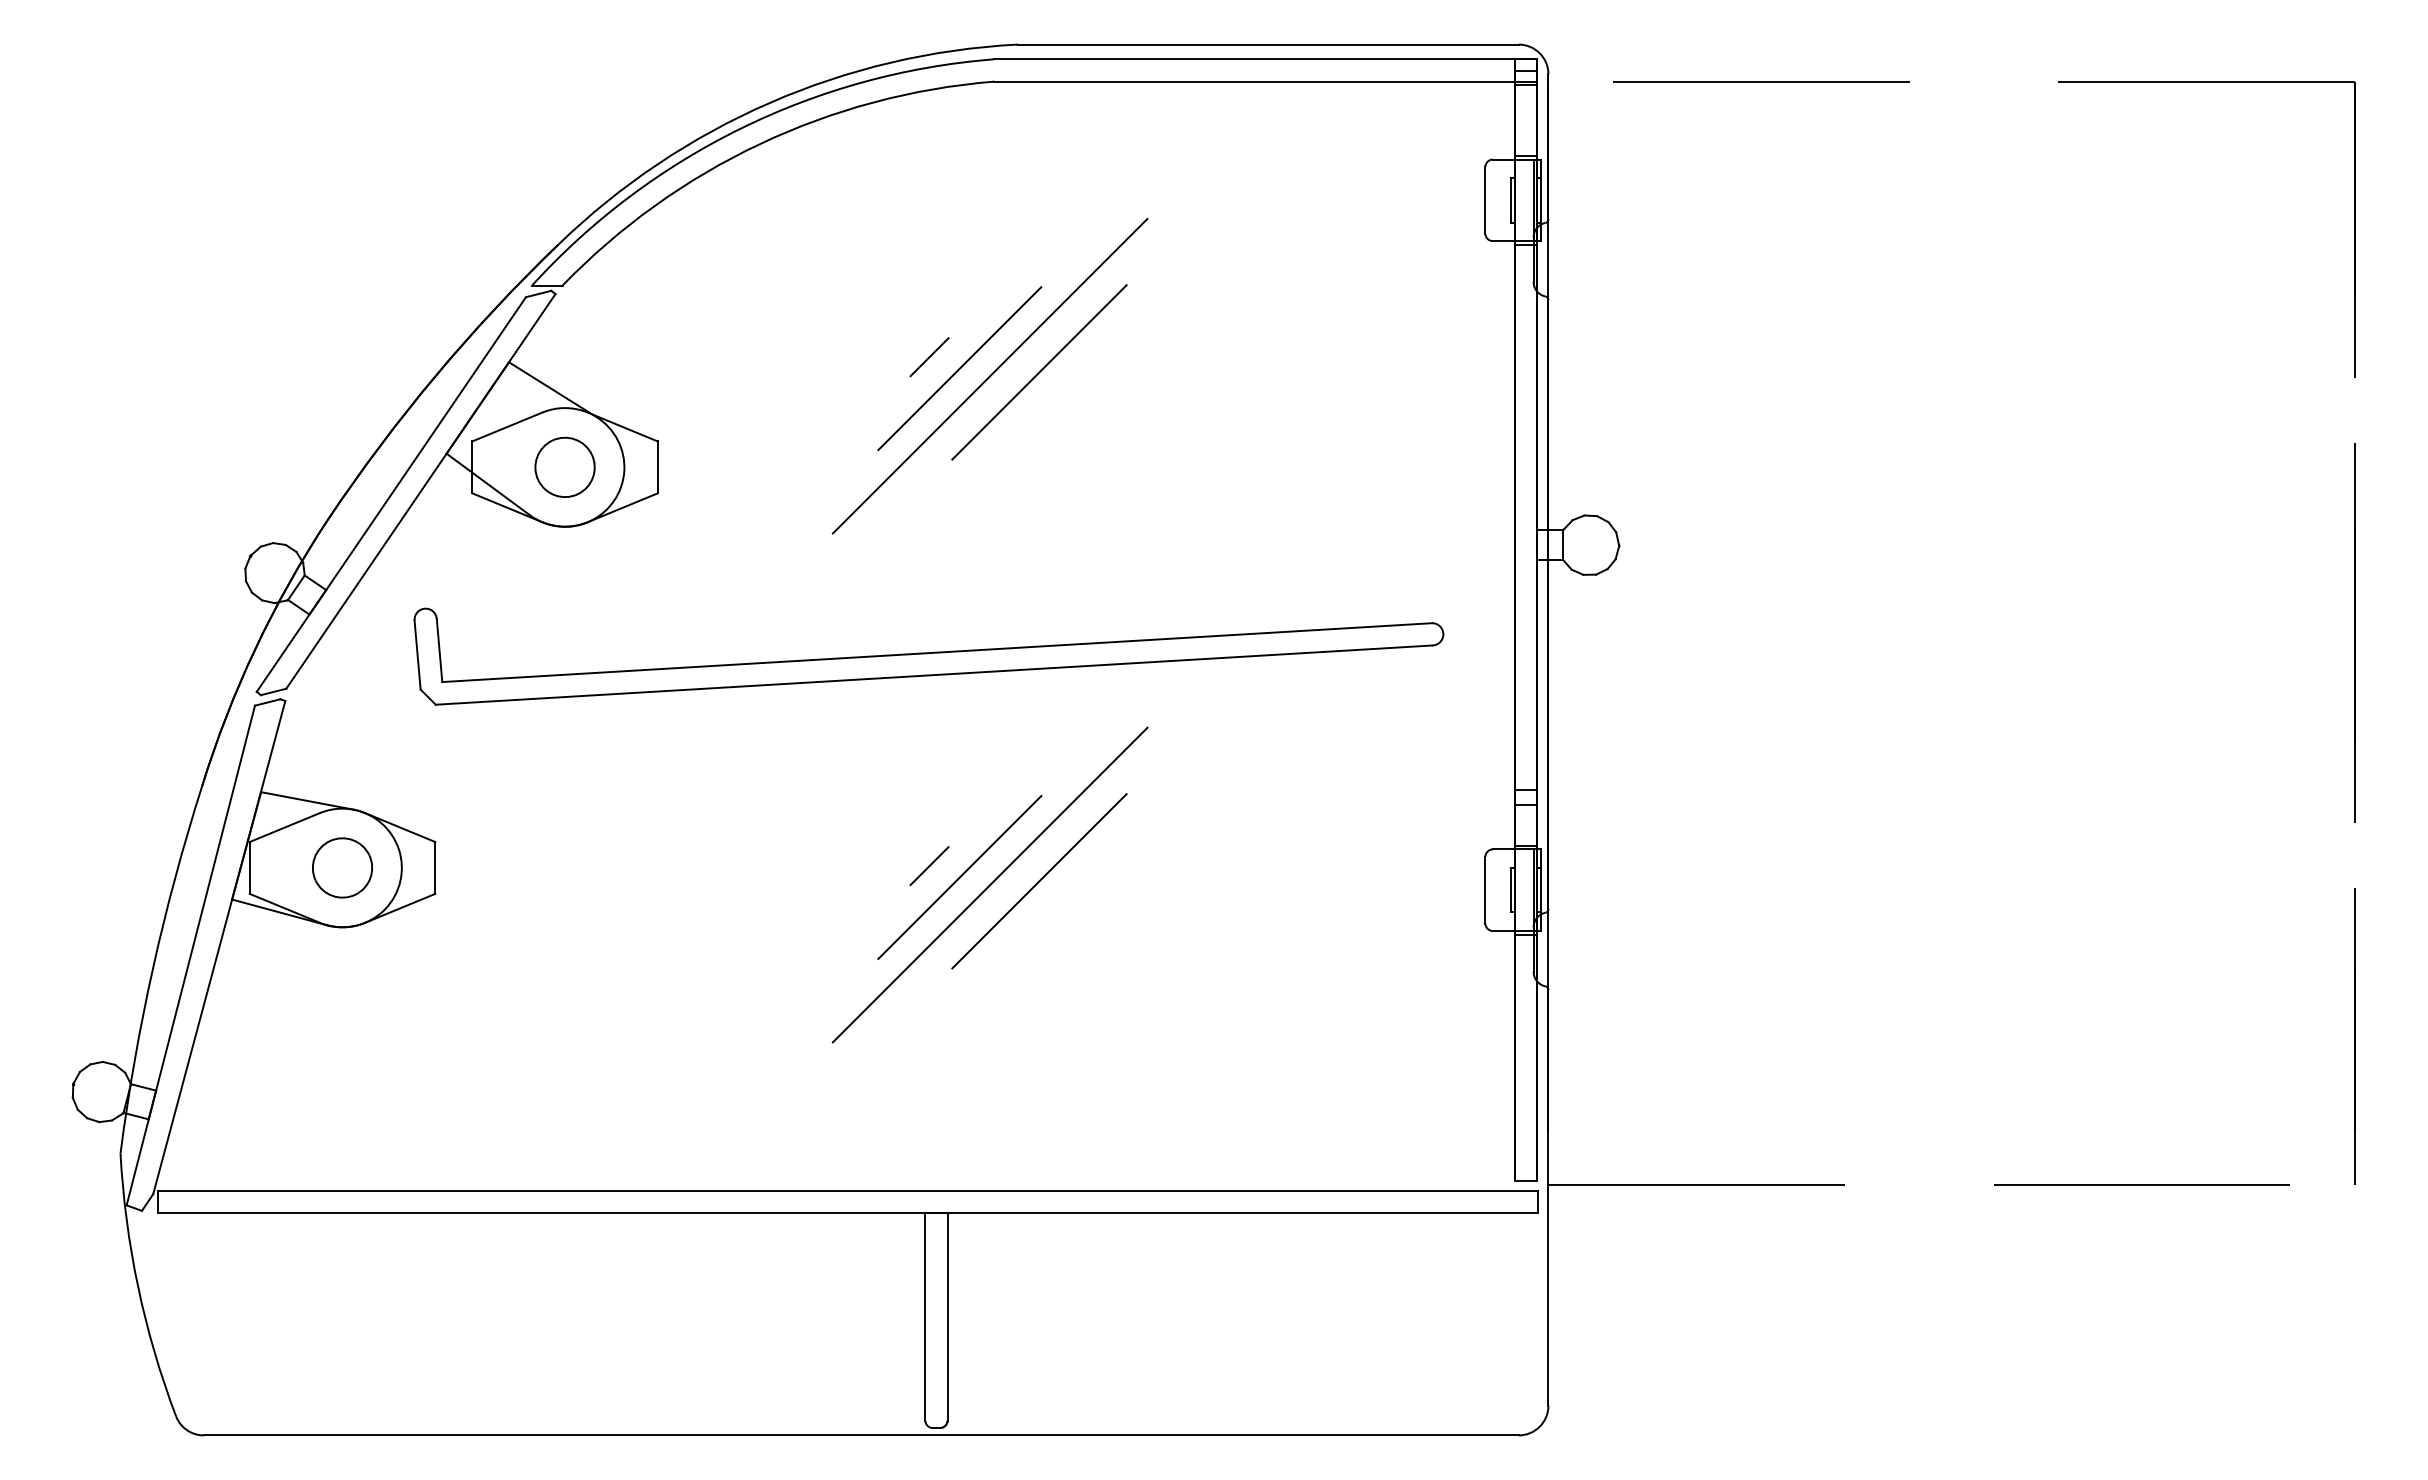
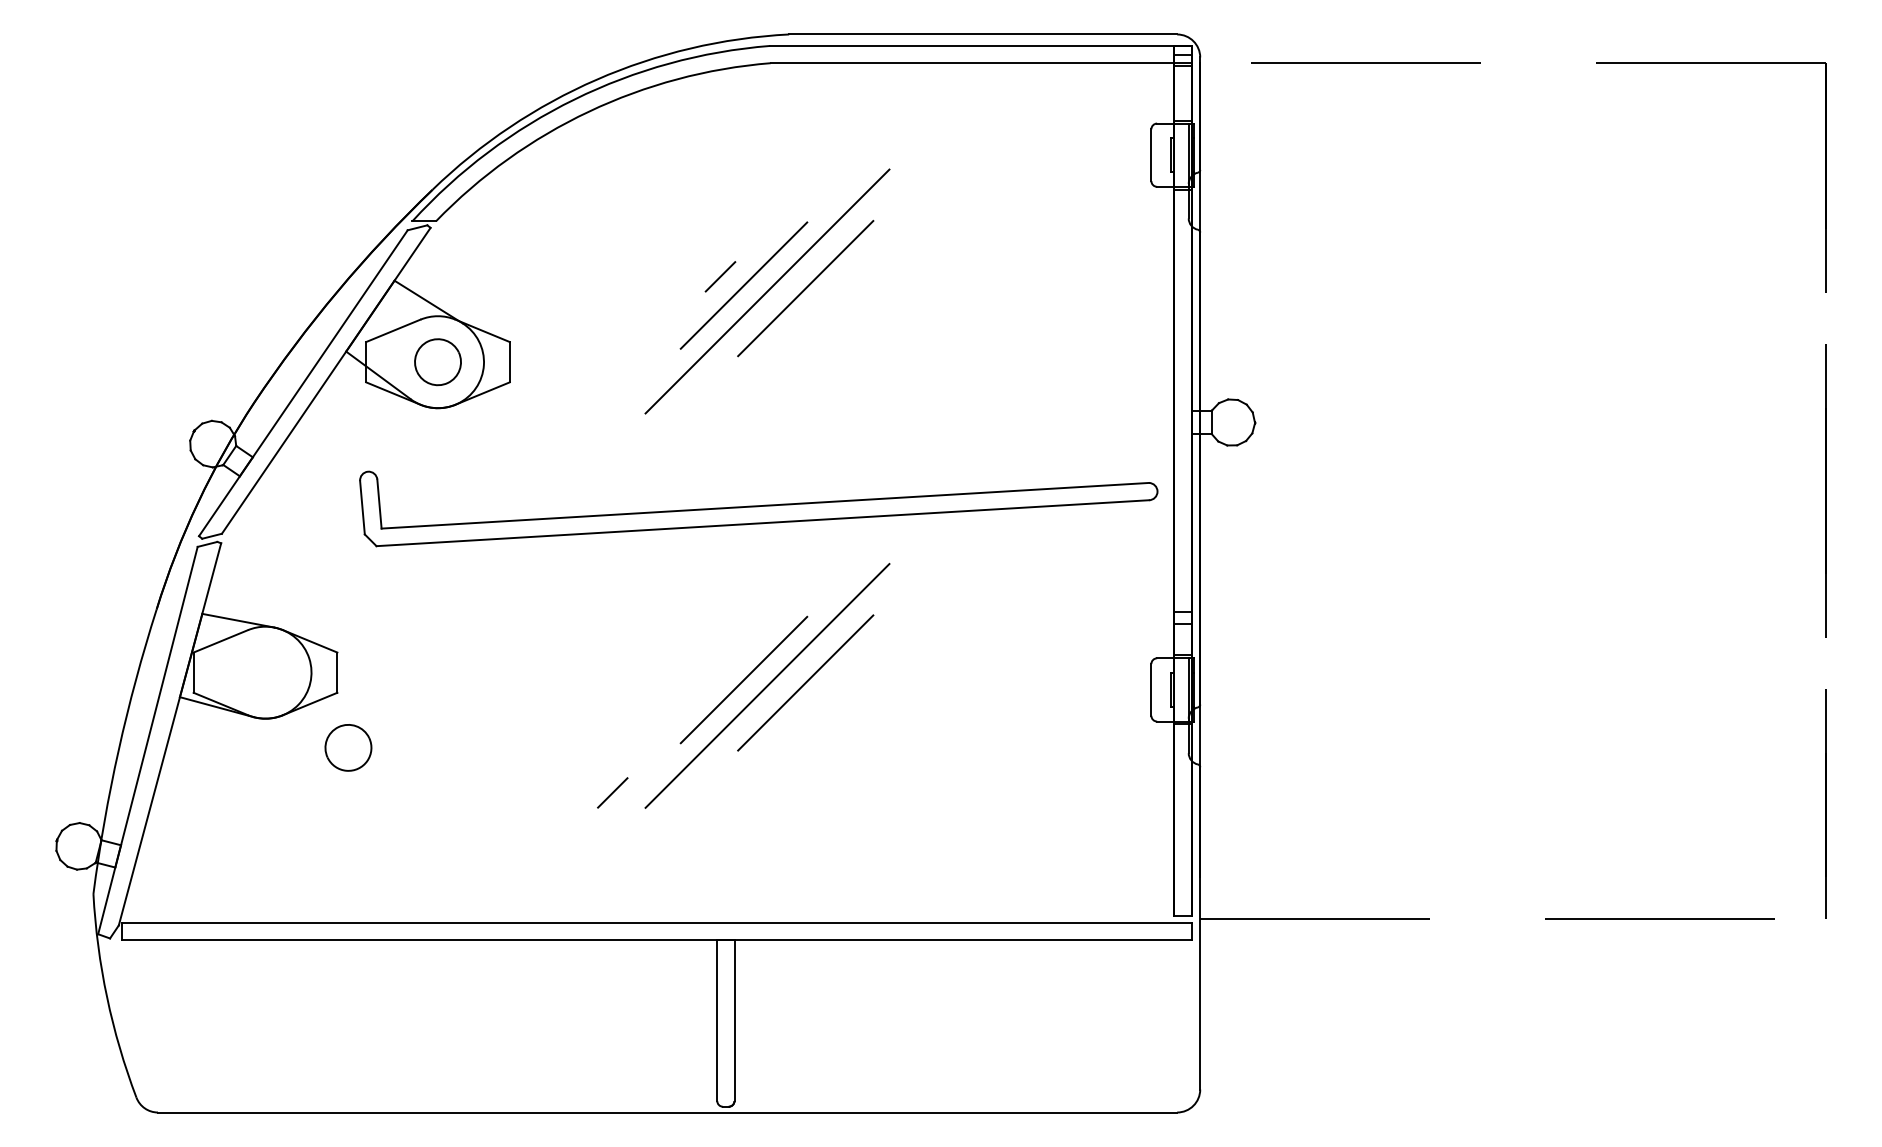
part: (928, 656) -> (758, 508), moved
line: (929, 866) -> (612, 793), moved
part: (342, 867) -> (348, 747), moved

